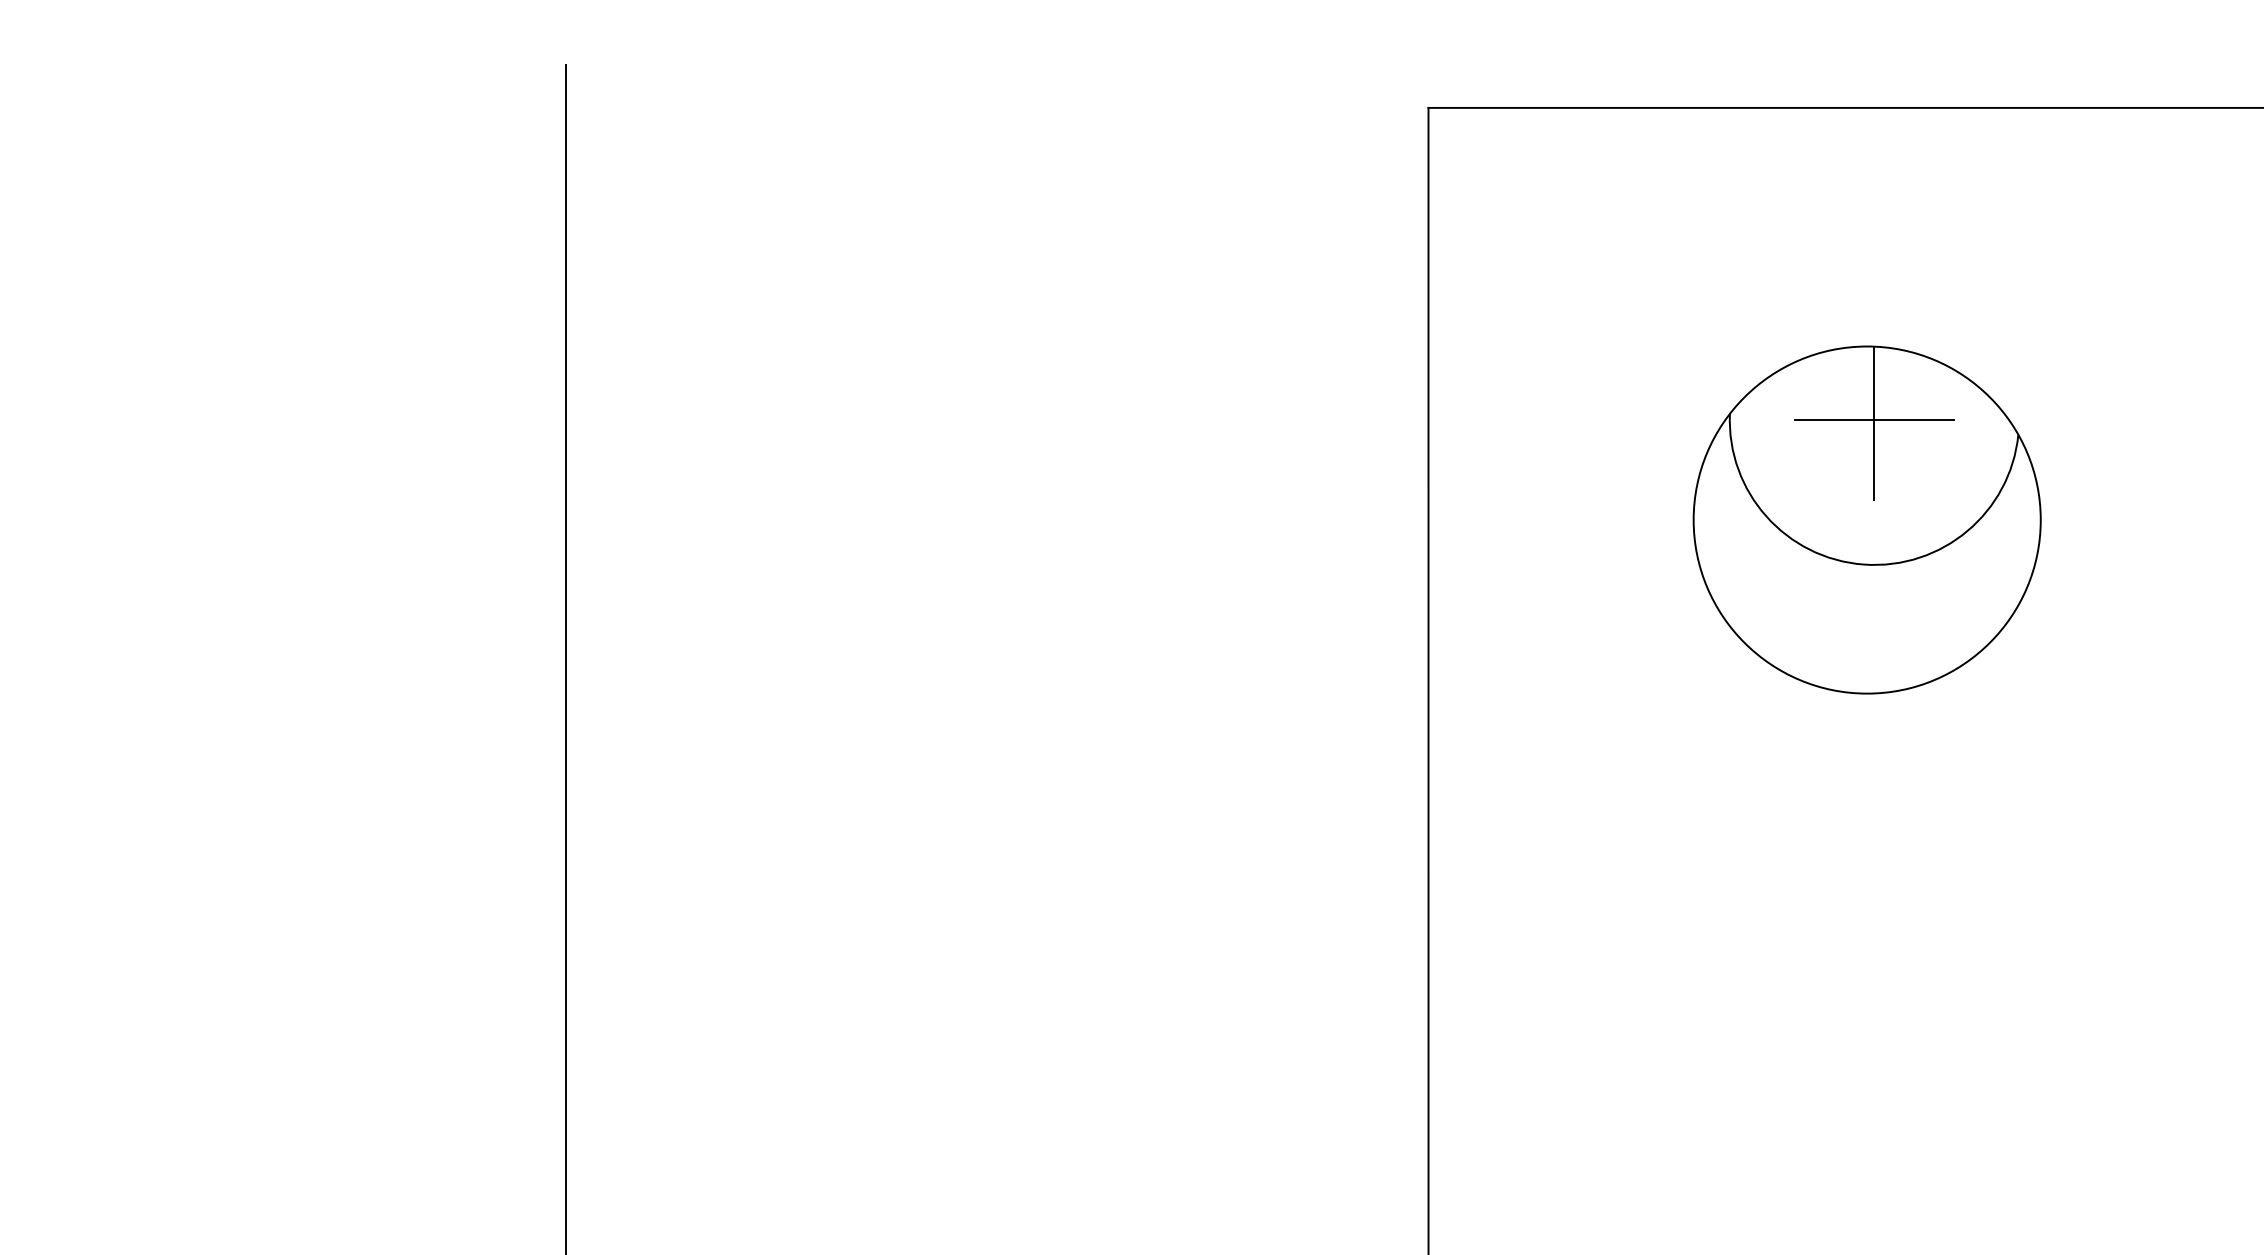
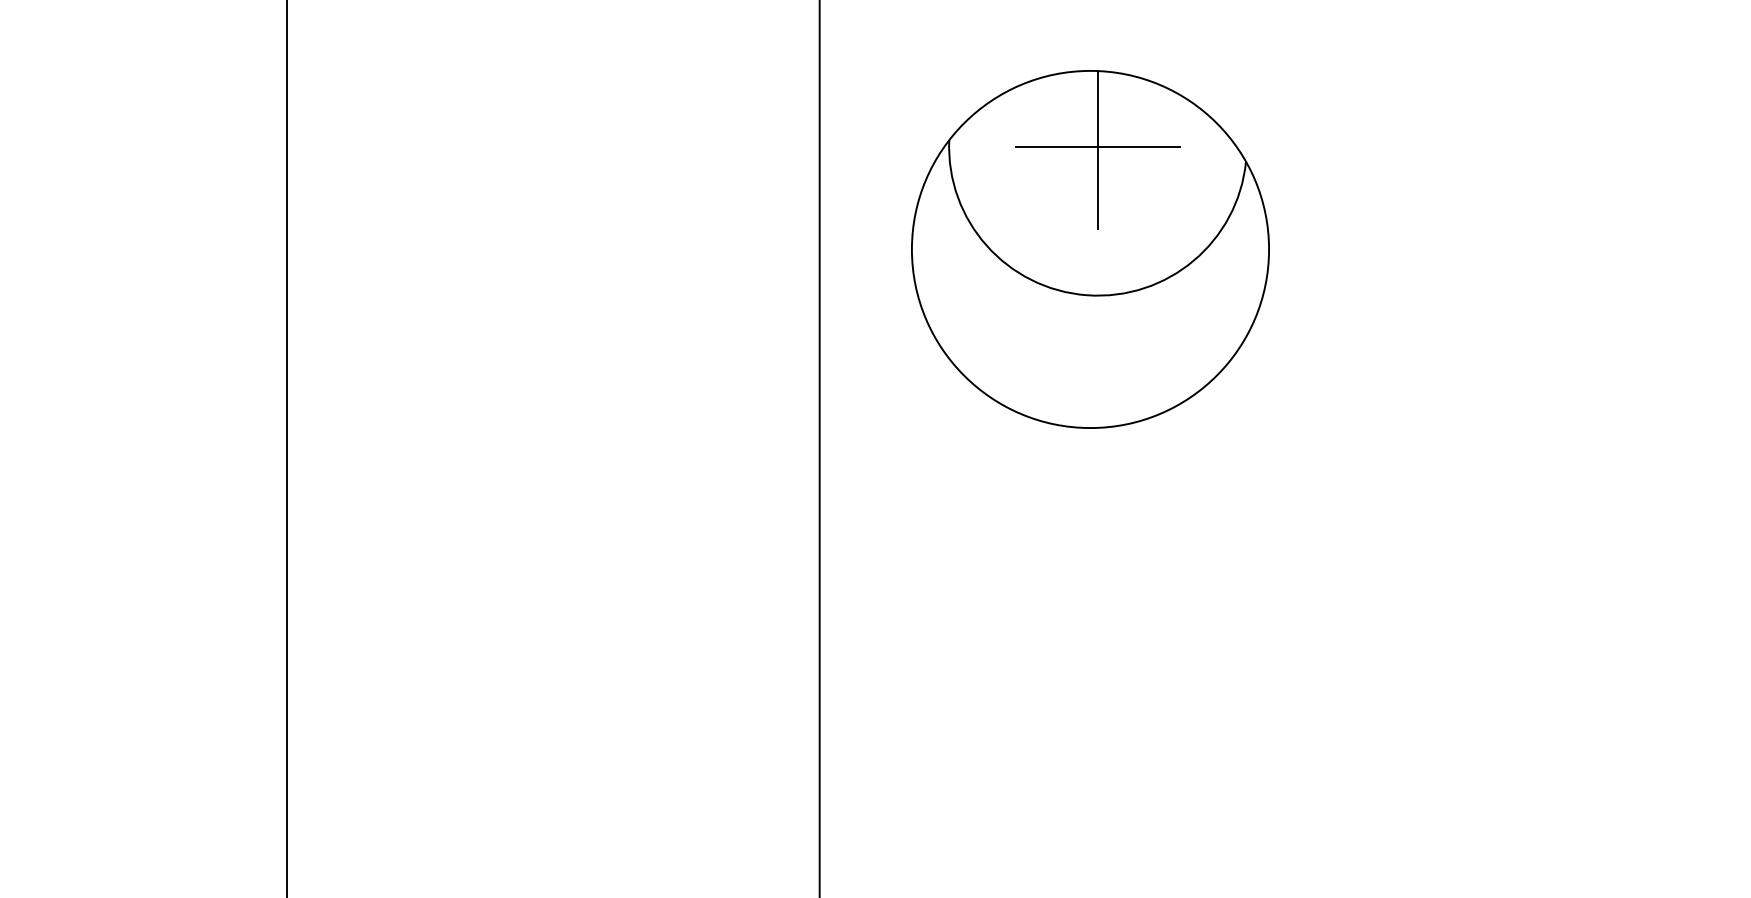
part: (1867, 520) -> (1090, 249), size x1.67

